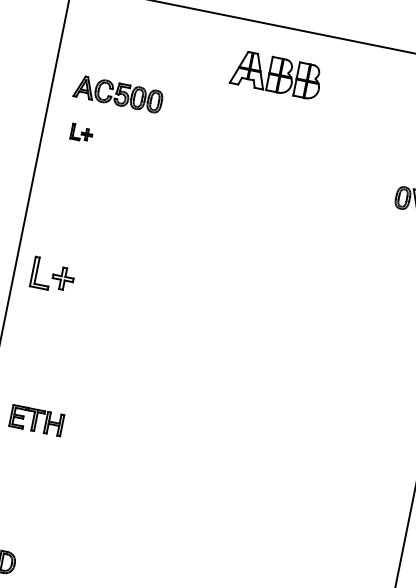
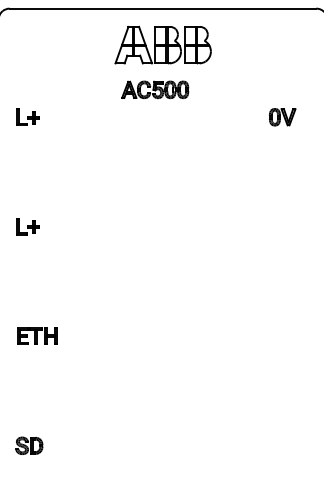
part: (275, 74) -> (162, 44), size x1.43
part: (119, 93) -> (155, 89), moved
part: (81, 132) -> (27, 116), size x1.43
part: (52, 275) -> (27, 226), size x0.71

